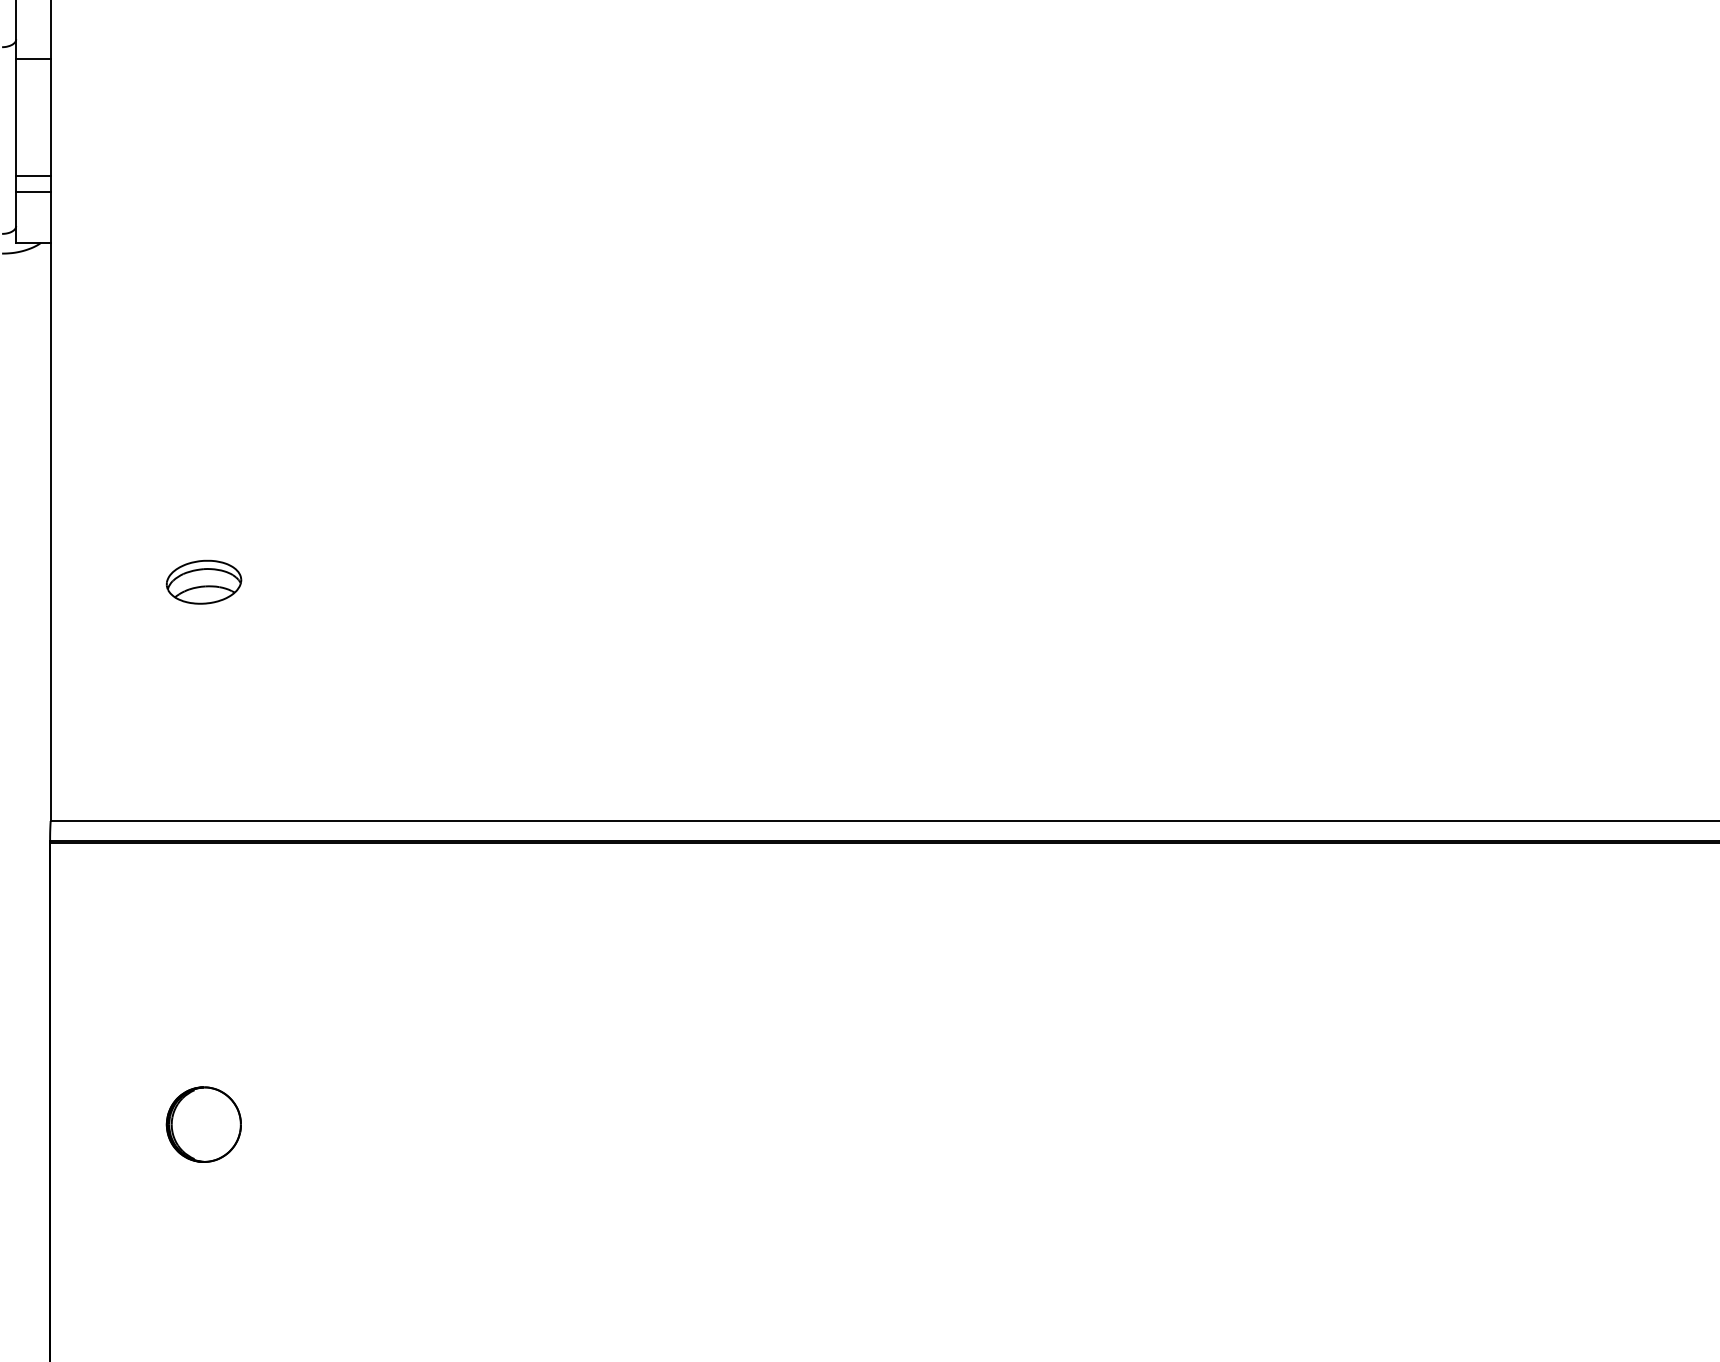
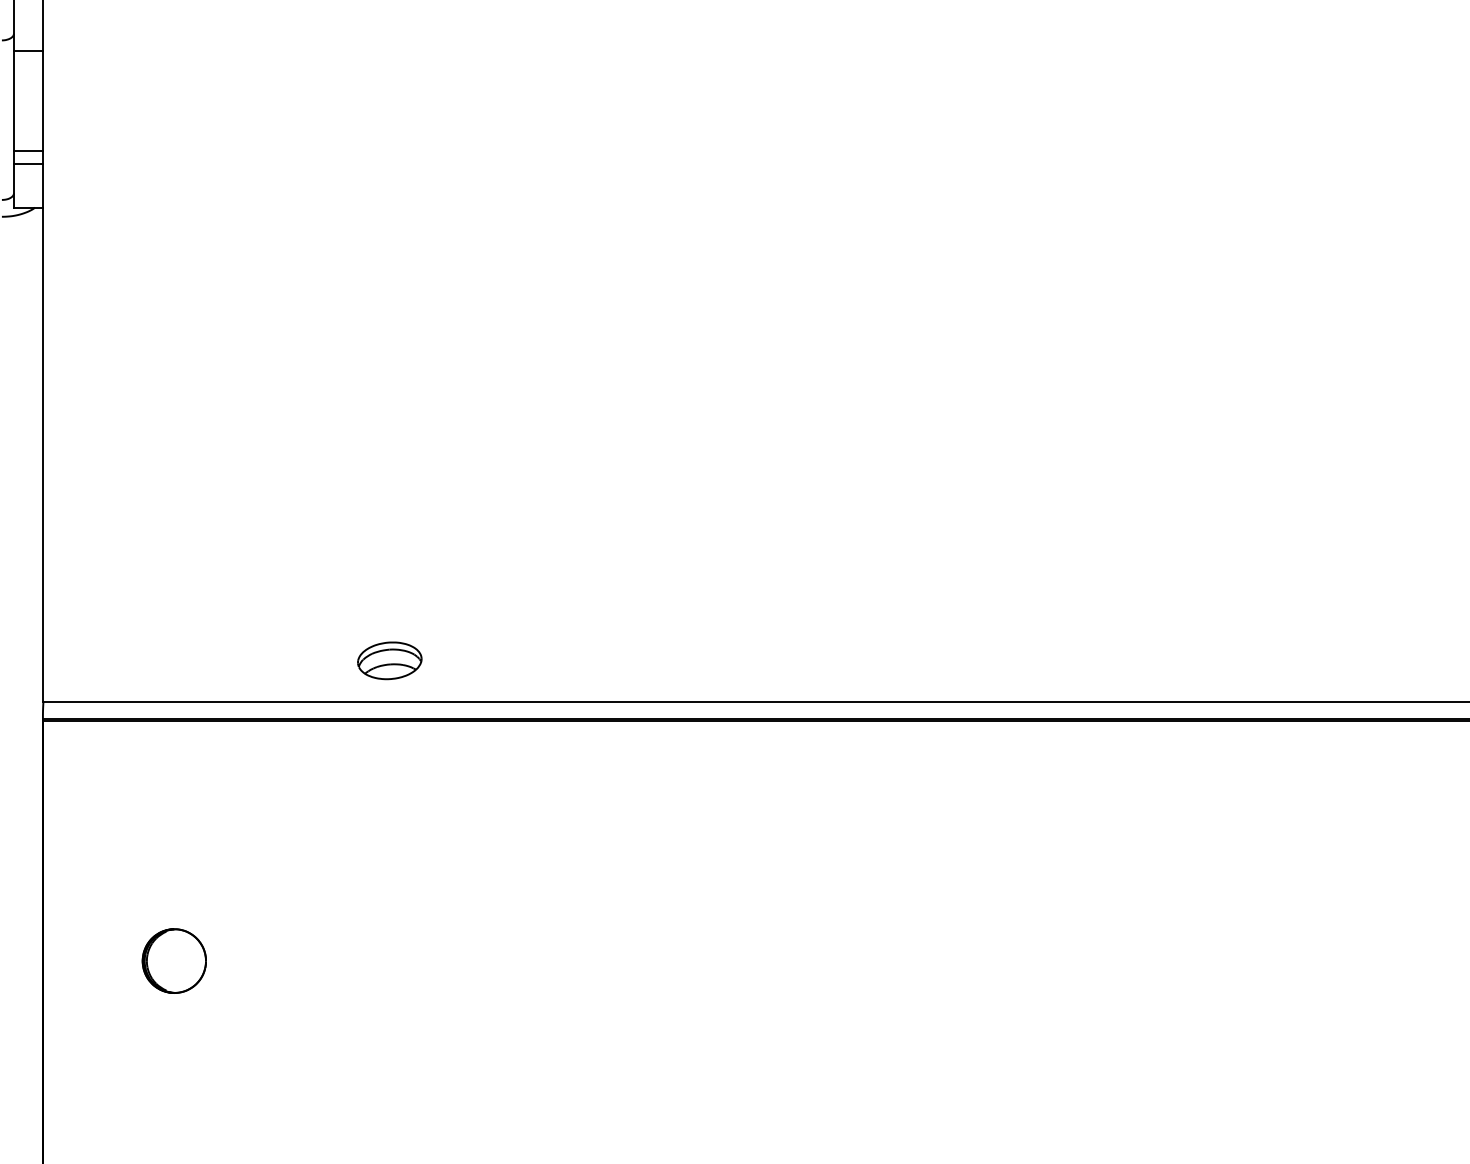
part: (203, 581) -> (389, 660), moved

